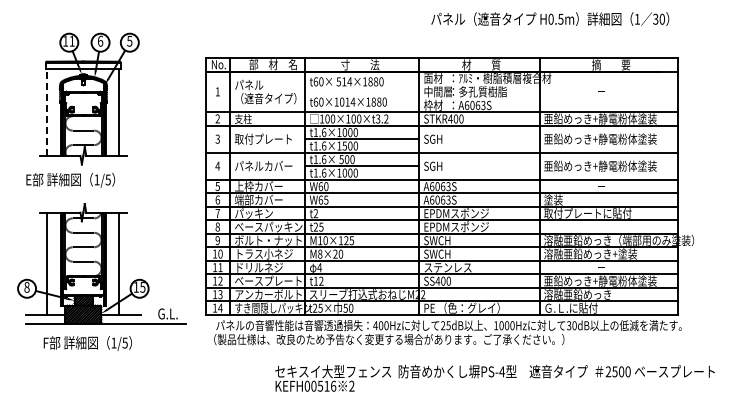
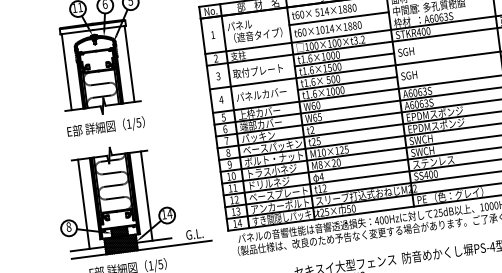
line: (362, 91) -> (339, 18), added
line: (47, 112) -> (66, 72), dashed -> solid
text: (70, 180) -> (106, 127), moved
text: (142, 287) -> (169, 214), 15 -> 14

